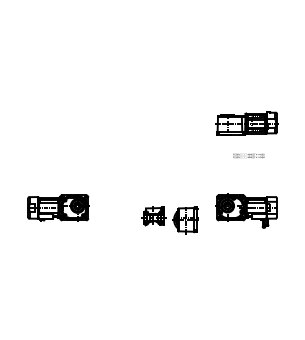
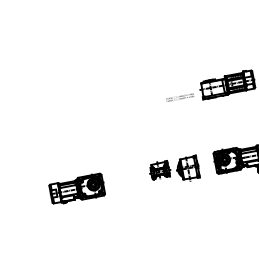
text: (248, 155) -> (179, 97), moved
part: (169, 220) -> (174, 171), moved

